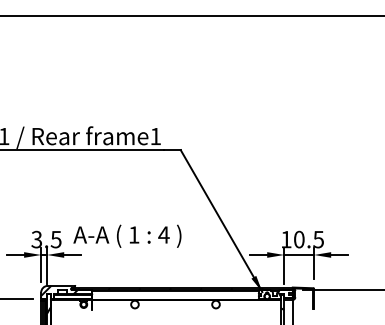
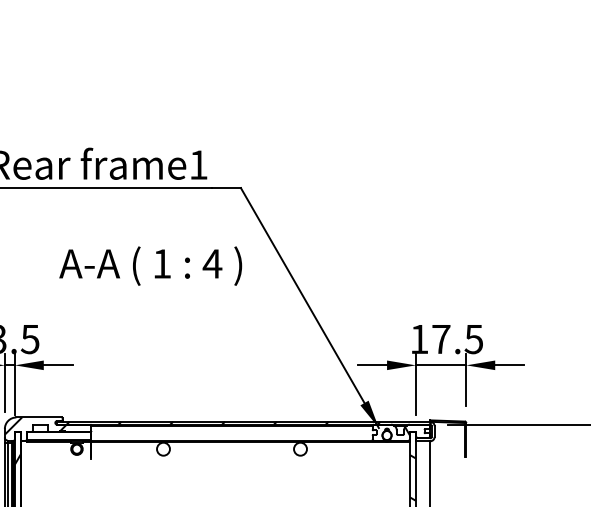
text: (127, 235) -> (150, 264), moved
text: (299, 239) -> (441, 339), 10.5 -> 17.5

